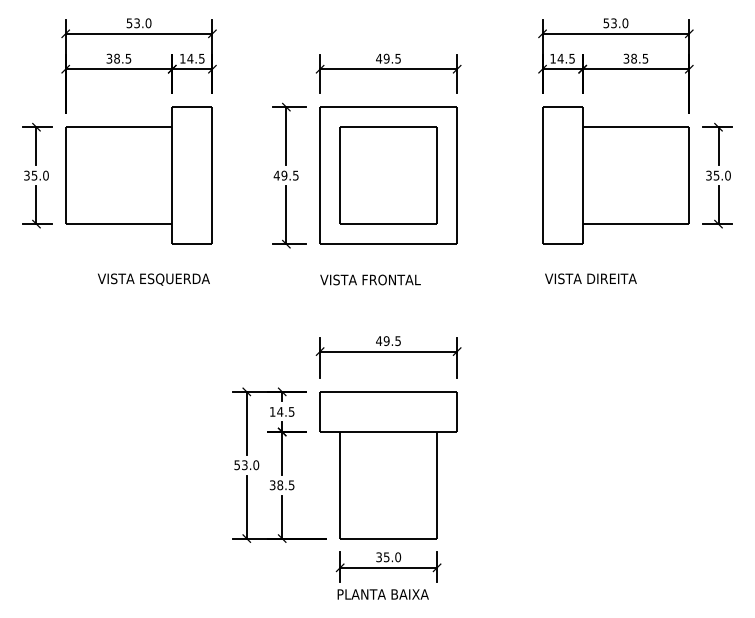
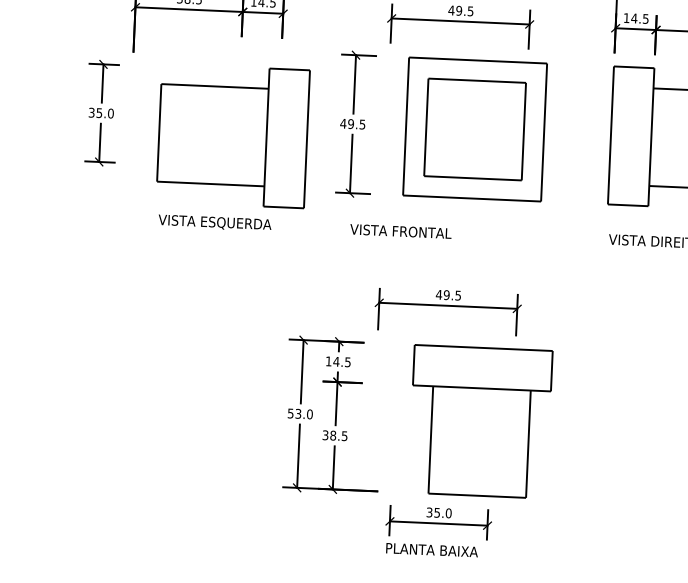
part: (138, 175) -> (232, 135), moved
part: (388, 175) -> (474, 129), moved
text: (370, 279) -> (400, 231), moved
part: (388, 465) -> (480, 422), moved

